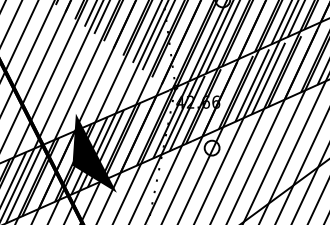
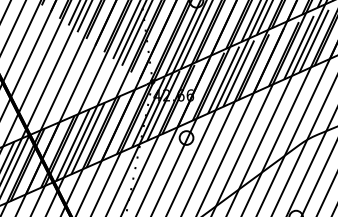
fill: (94, 152) -> (77, 142), removed

